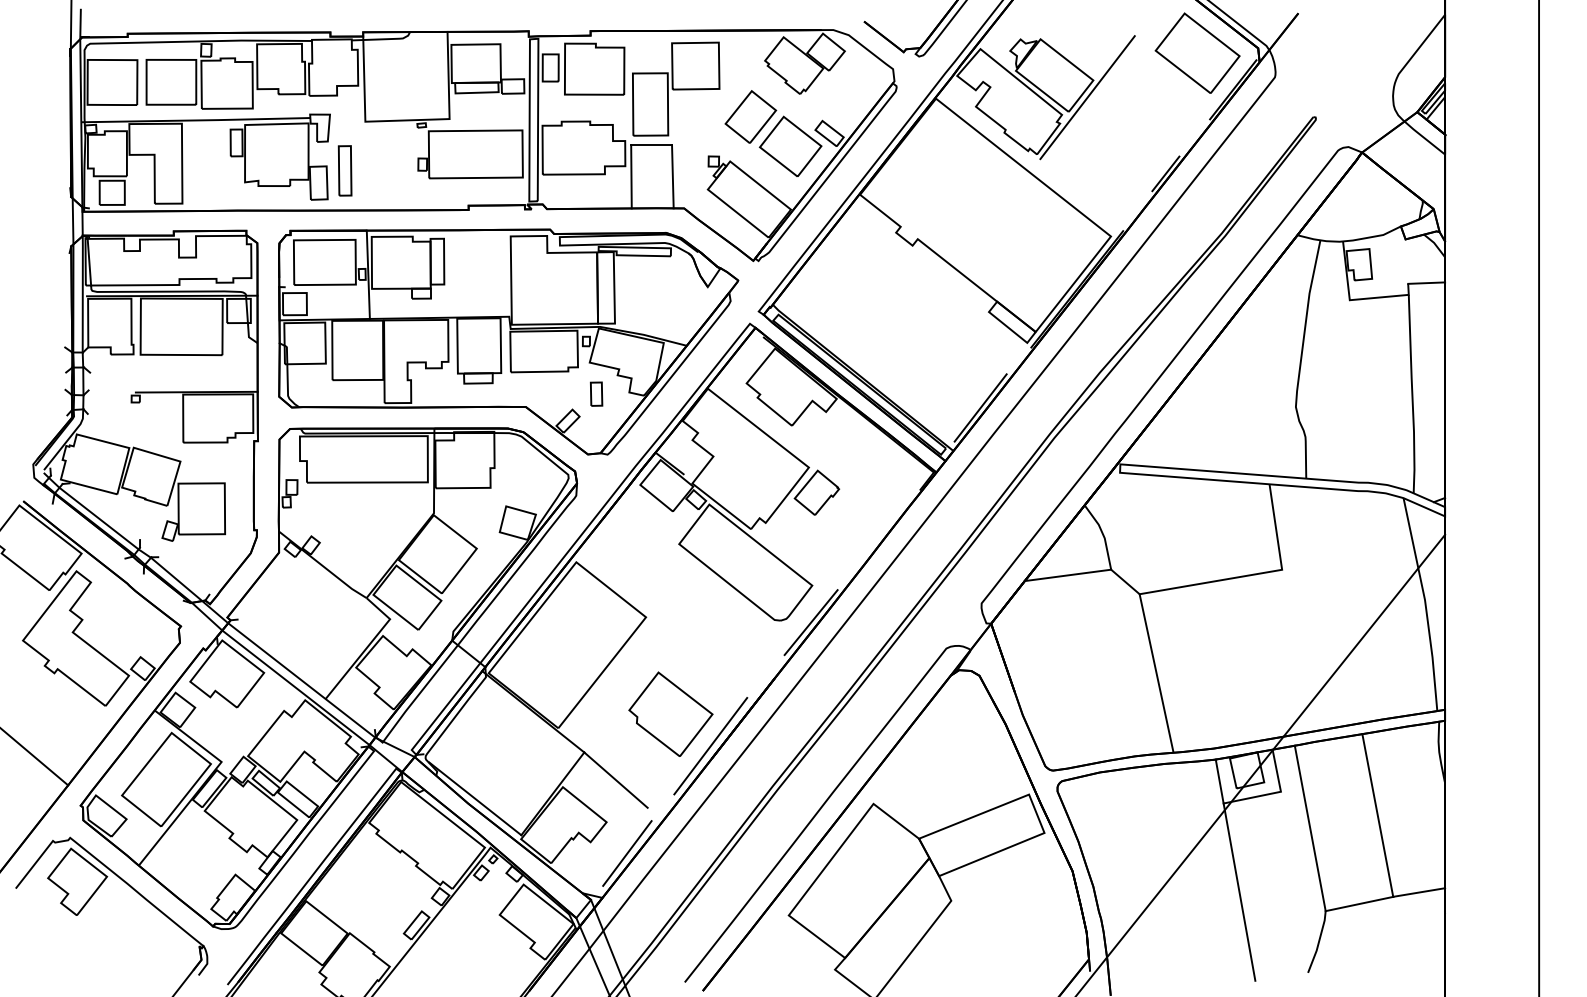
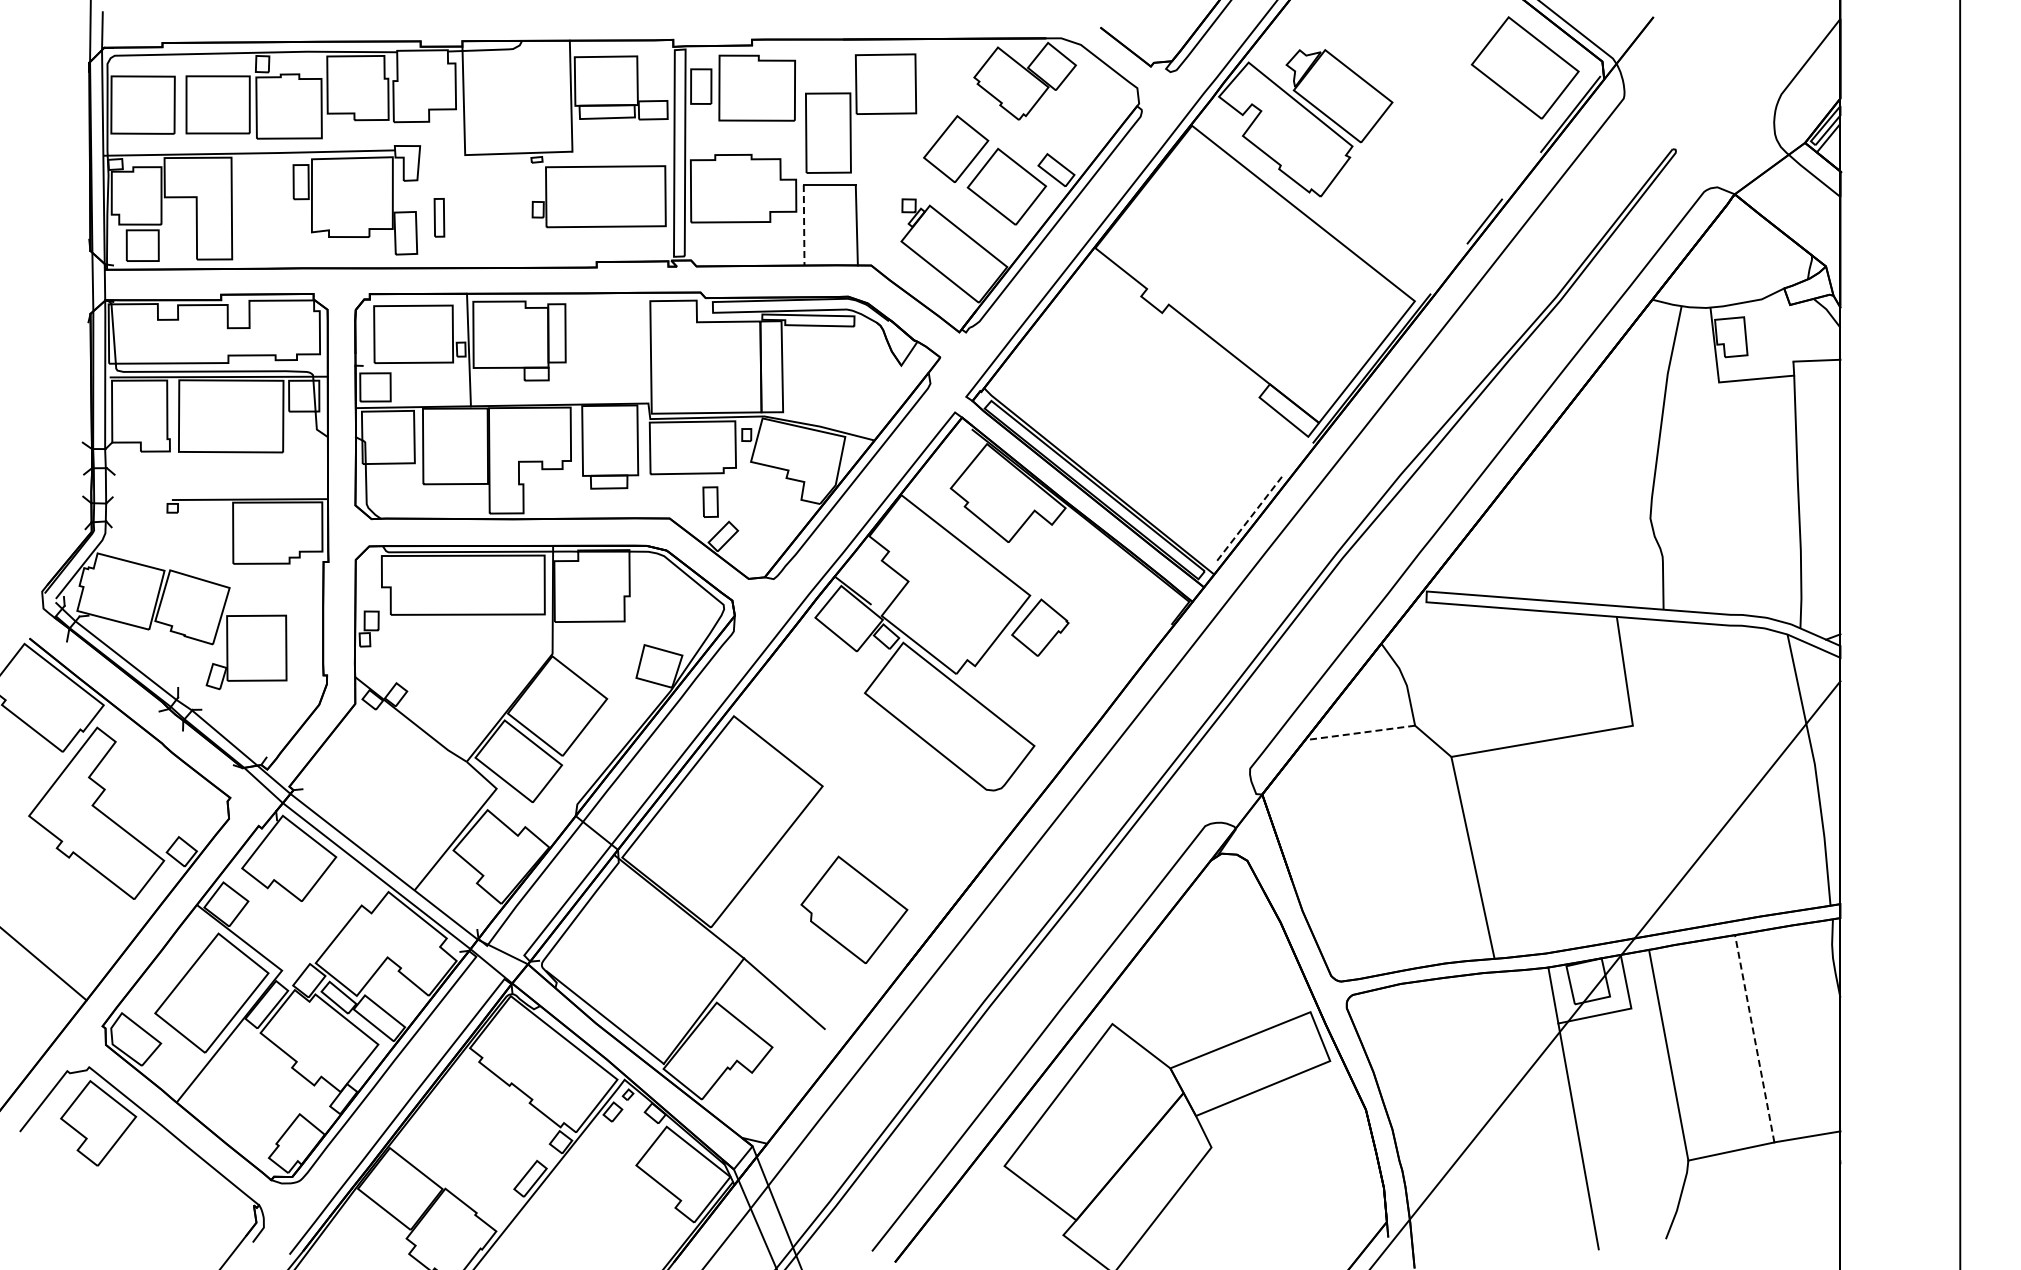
line: (1087, 97) -> (1385, 124), removed
part: (345, 170) -> (439, 217), size x0.6
line: (631, 177) -> (804, 225), solid -> dashed
part: (596, 393) -> (710, 501), moved
line: (980, 408) -> (1248, 520), solid -> dashed
line: (1067, 575) -> (1359, 733), solid -> dashed
line: (810, 622) -> (1032, 792), removed
line: (710, 746) -> (904, 950), removed
line: (1377, 815) -> (1754, 1038), solid -> dashed
line: (627, 852) -> (798, 1086), removed

